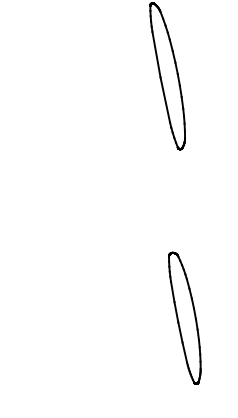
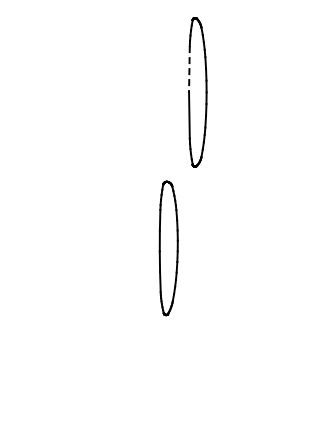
line: (156, 54) -> (189, 69), solid -> dashed
part: (186, 318) -> (168, 248), moved

